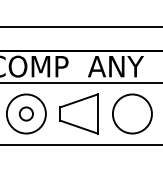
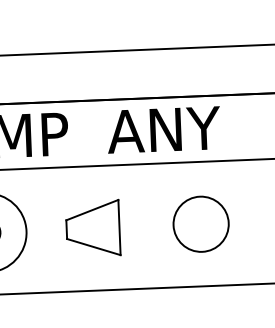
part: (78, 113) -> (92, 227), size x0.7
circle: (131, 113) -> (199, 223), size x0.7

